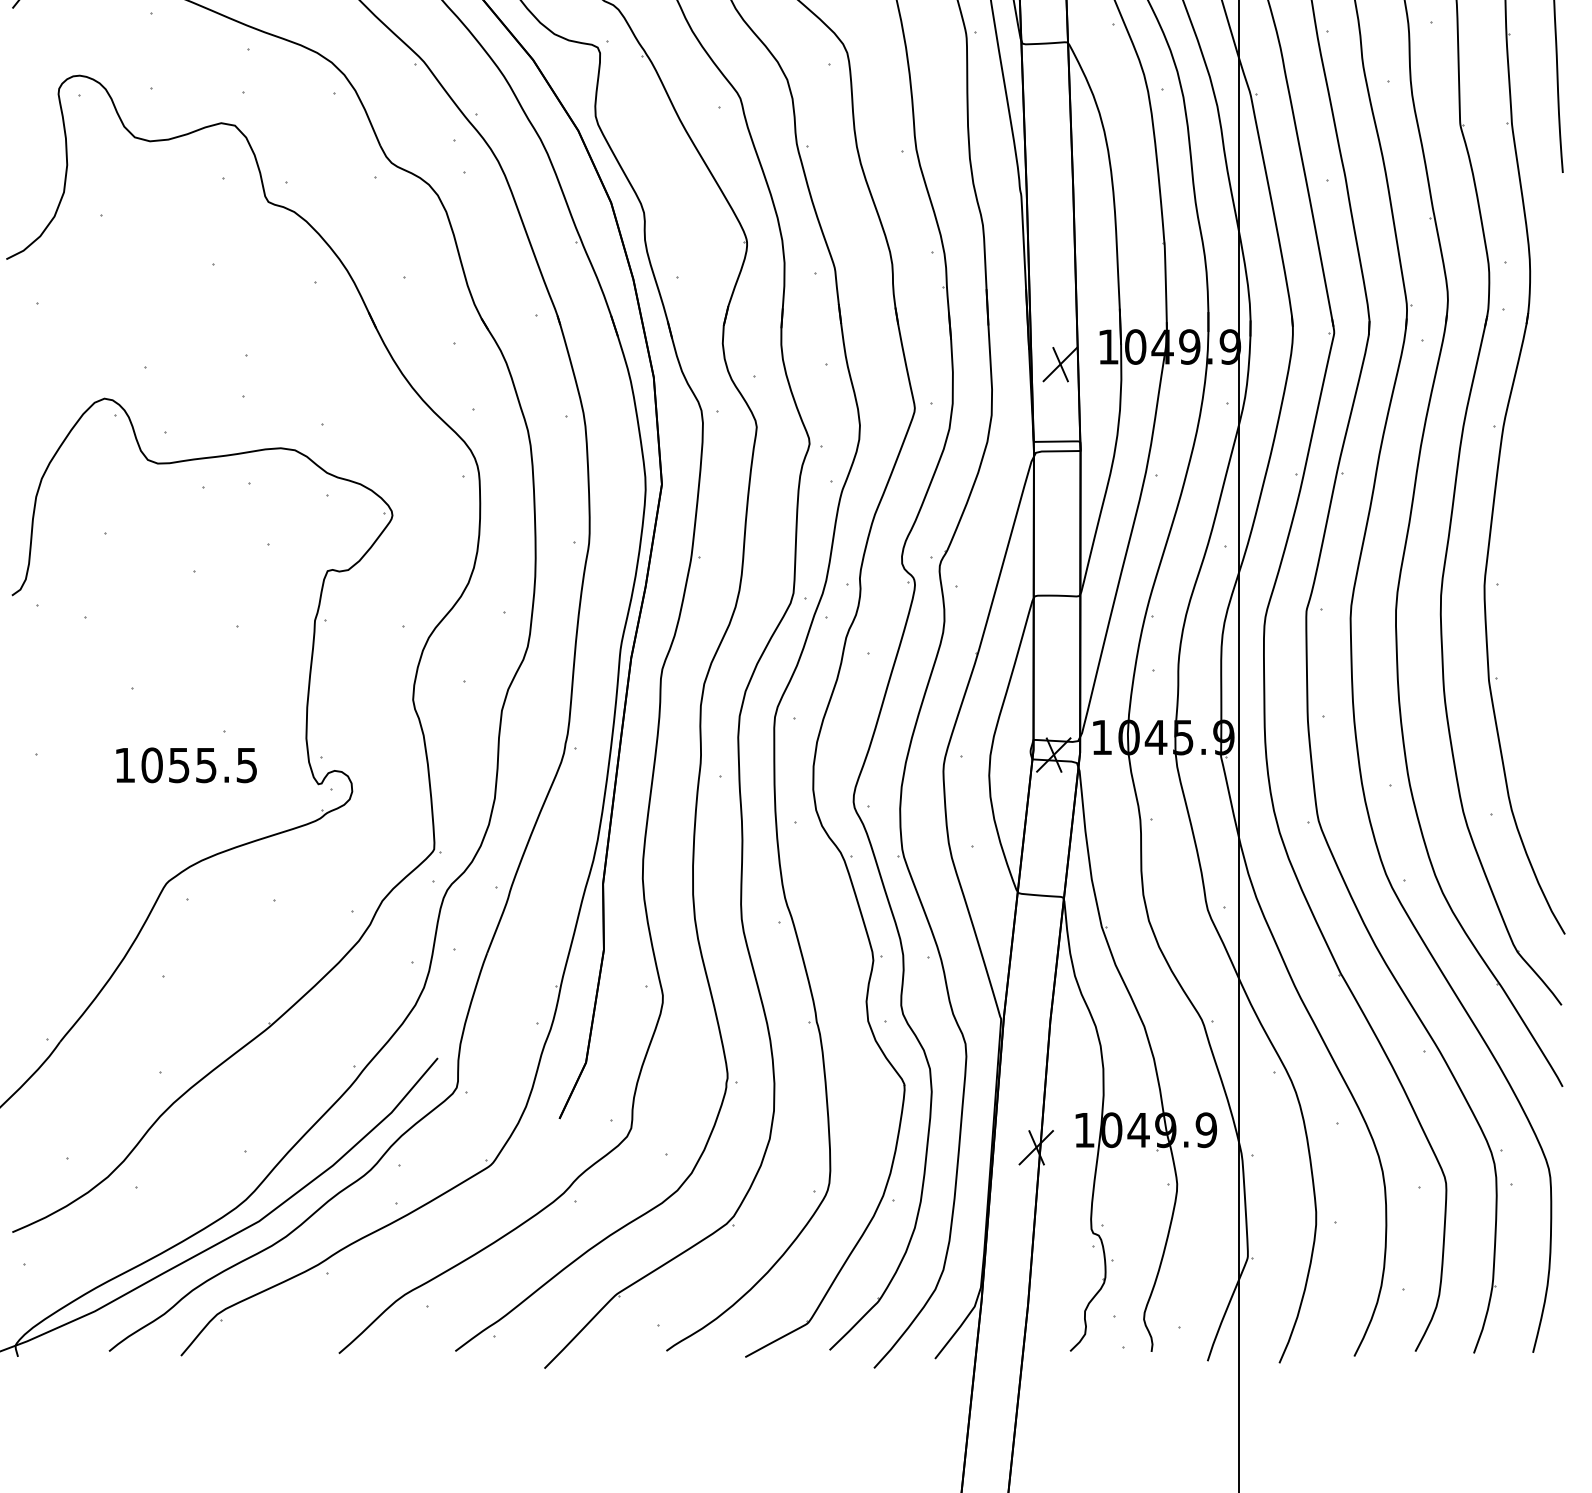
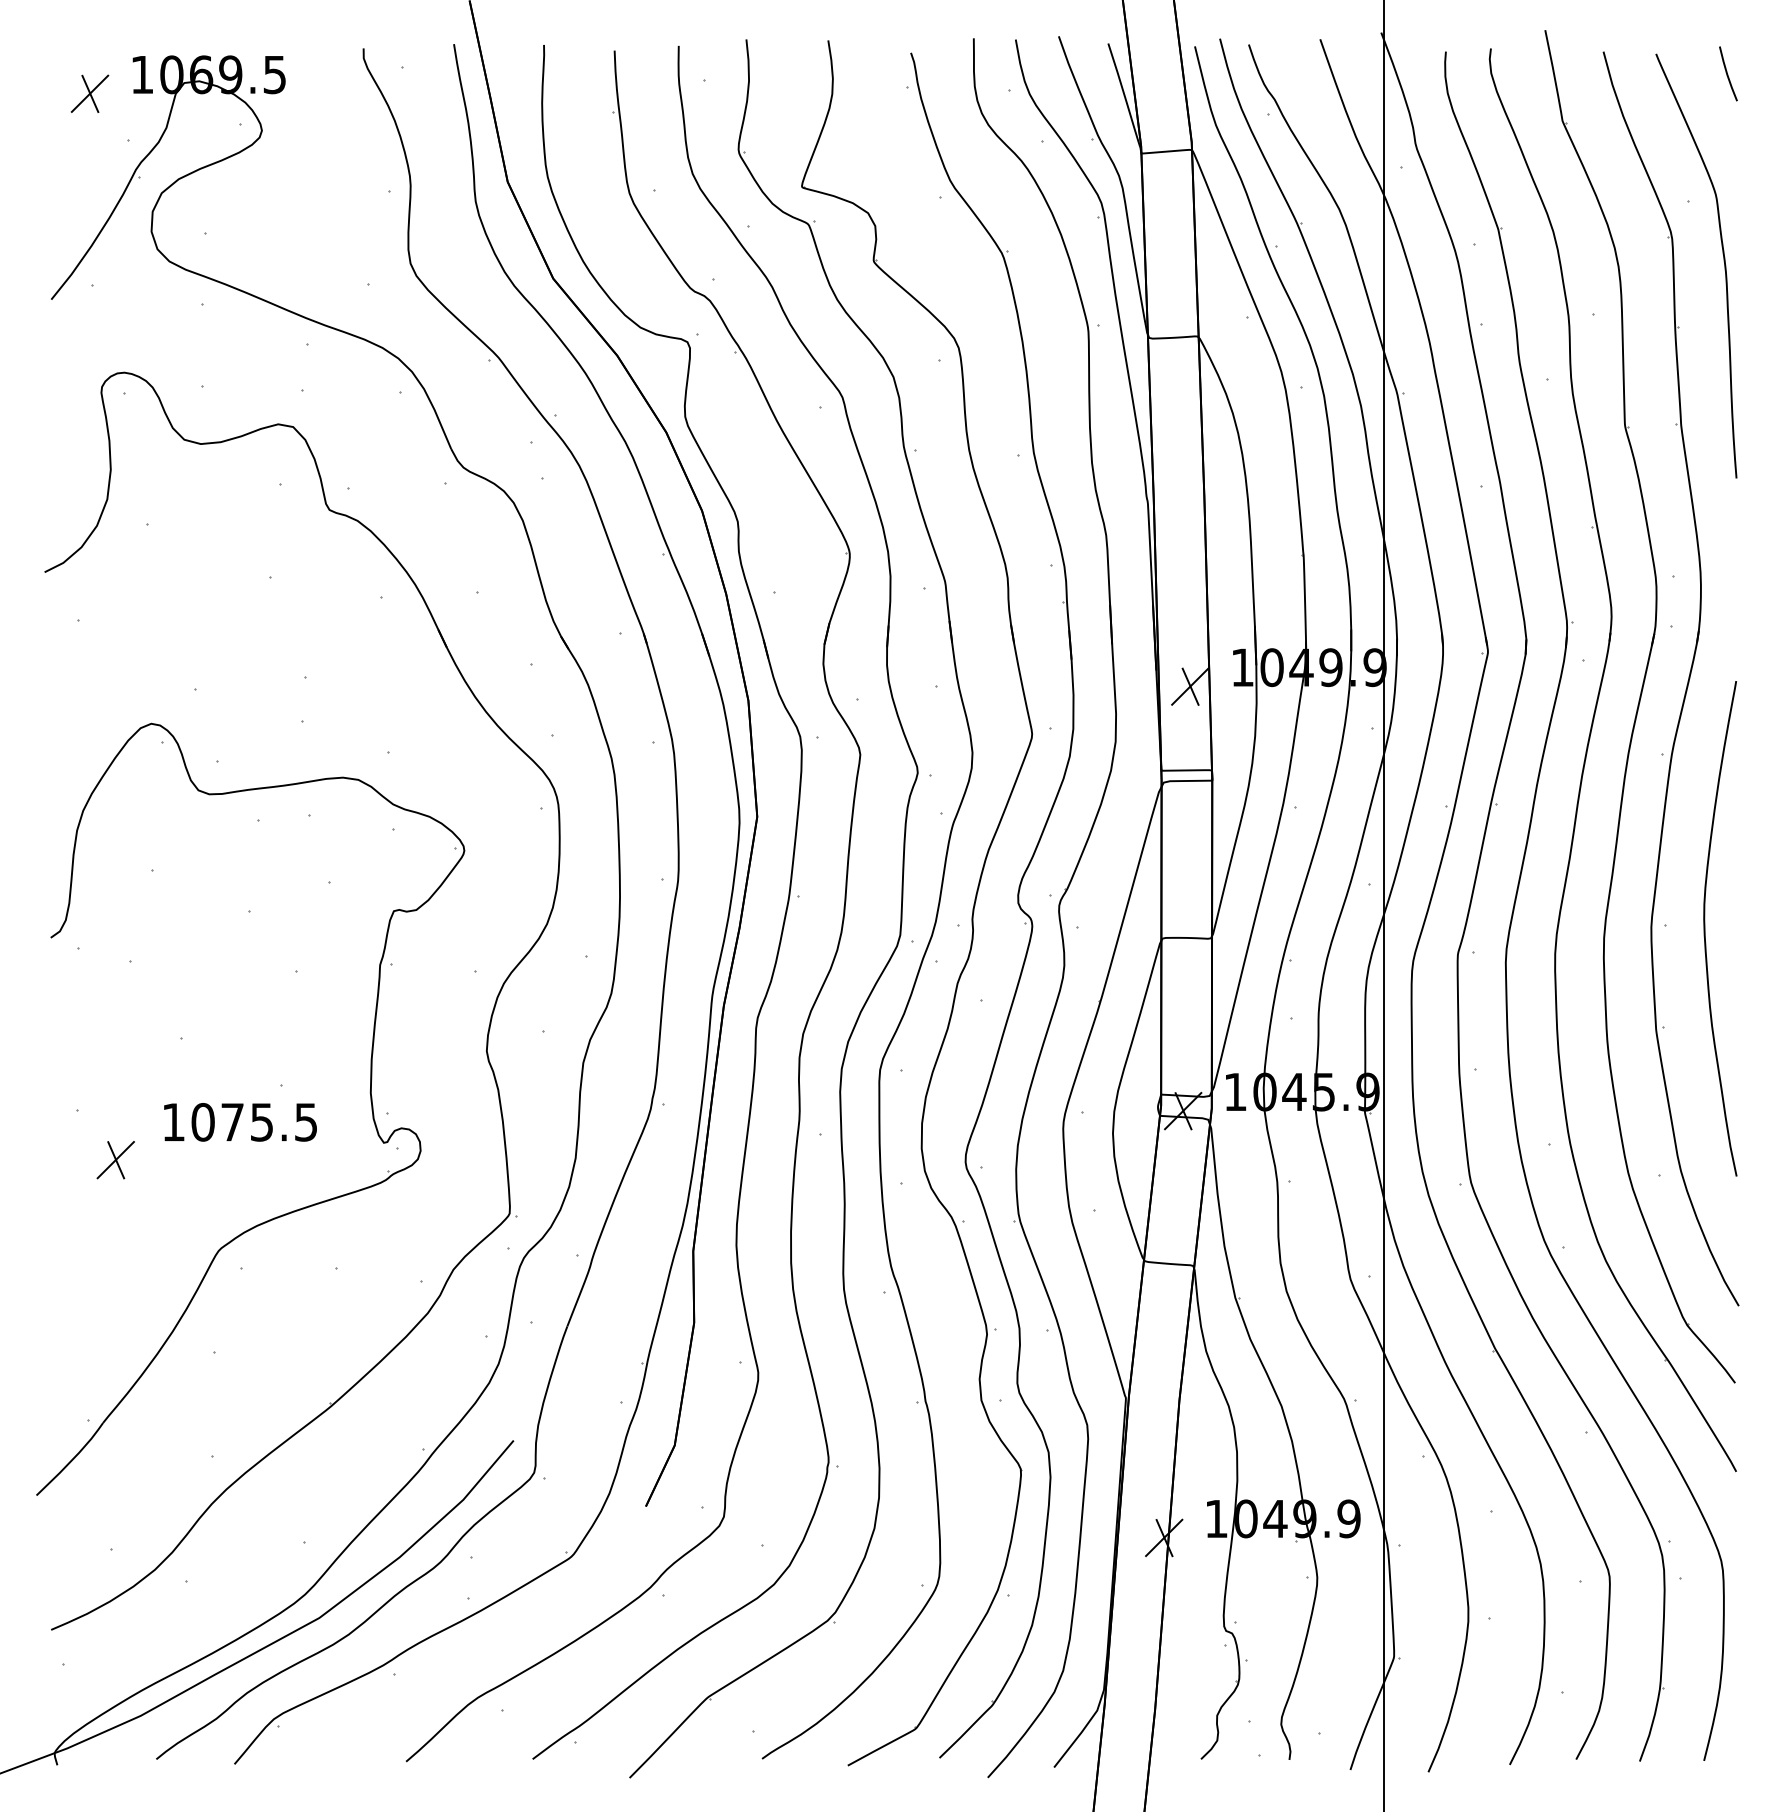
curve: (1534, 587) -> (1705, 928), added
text: (179, 765) -> (232, 1122), 1055.5 -> 1075.5
part: (71, 800) -> (115, 1160), added

